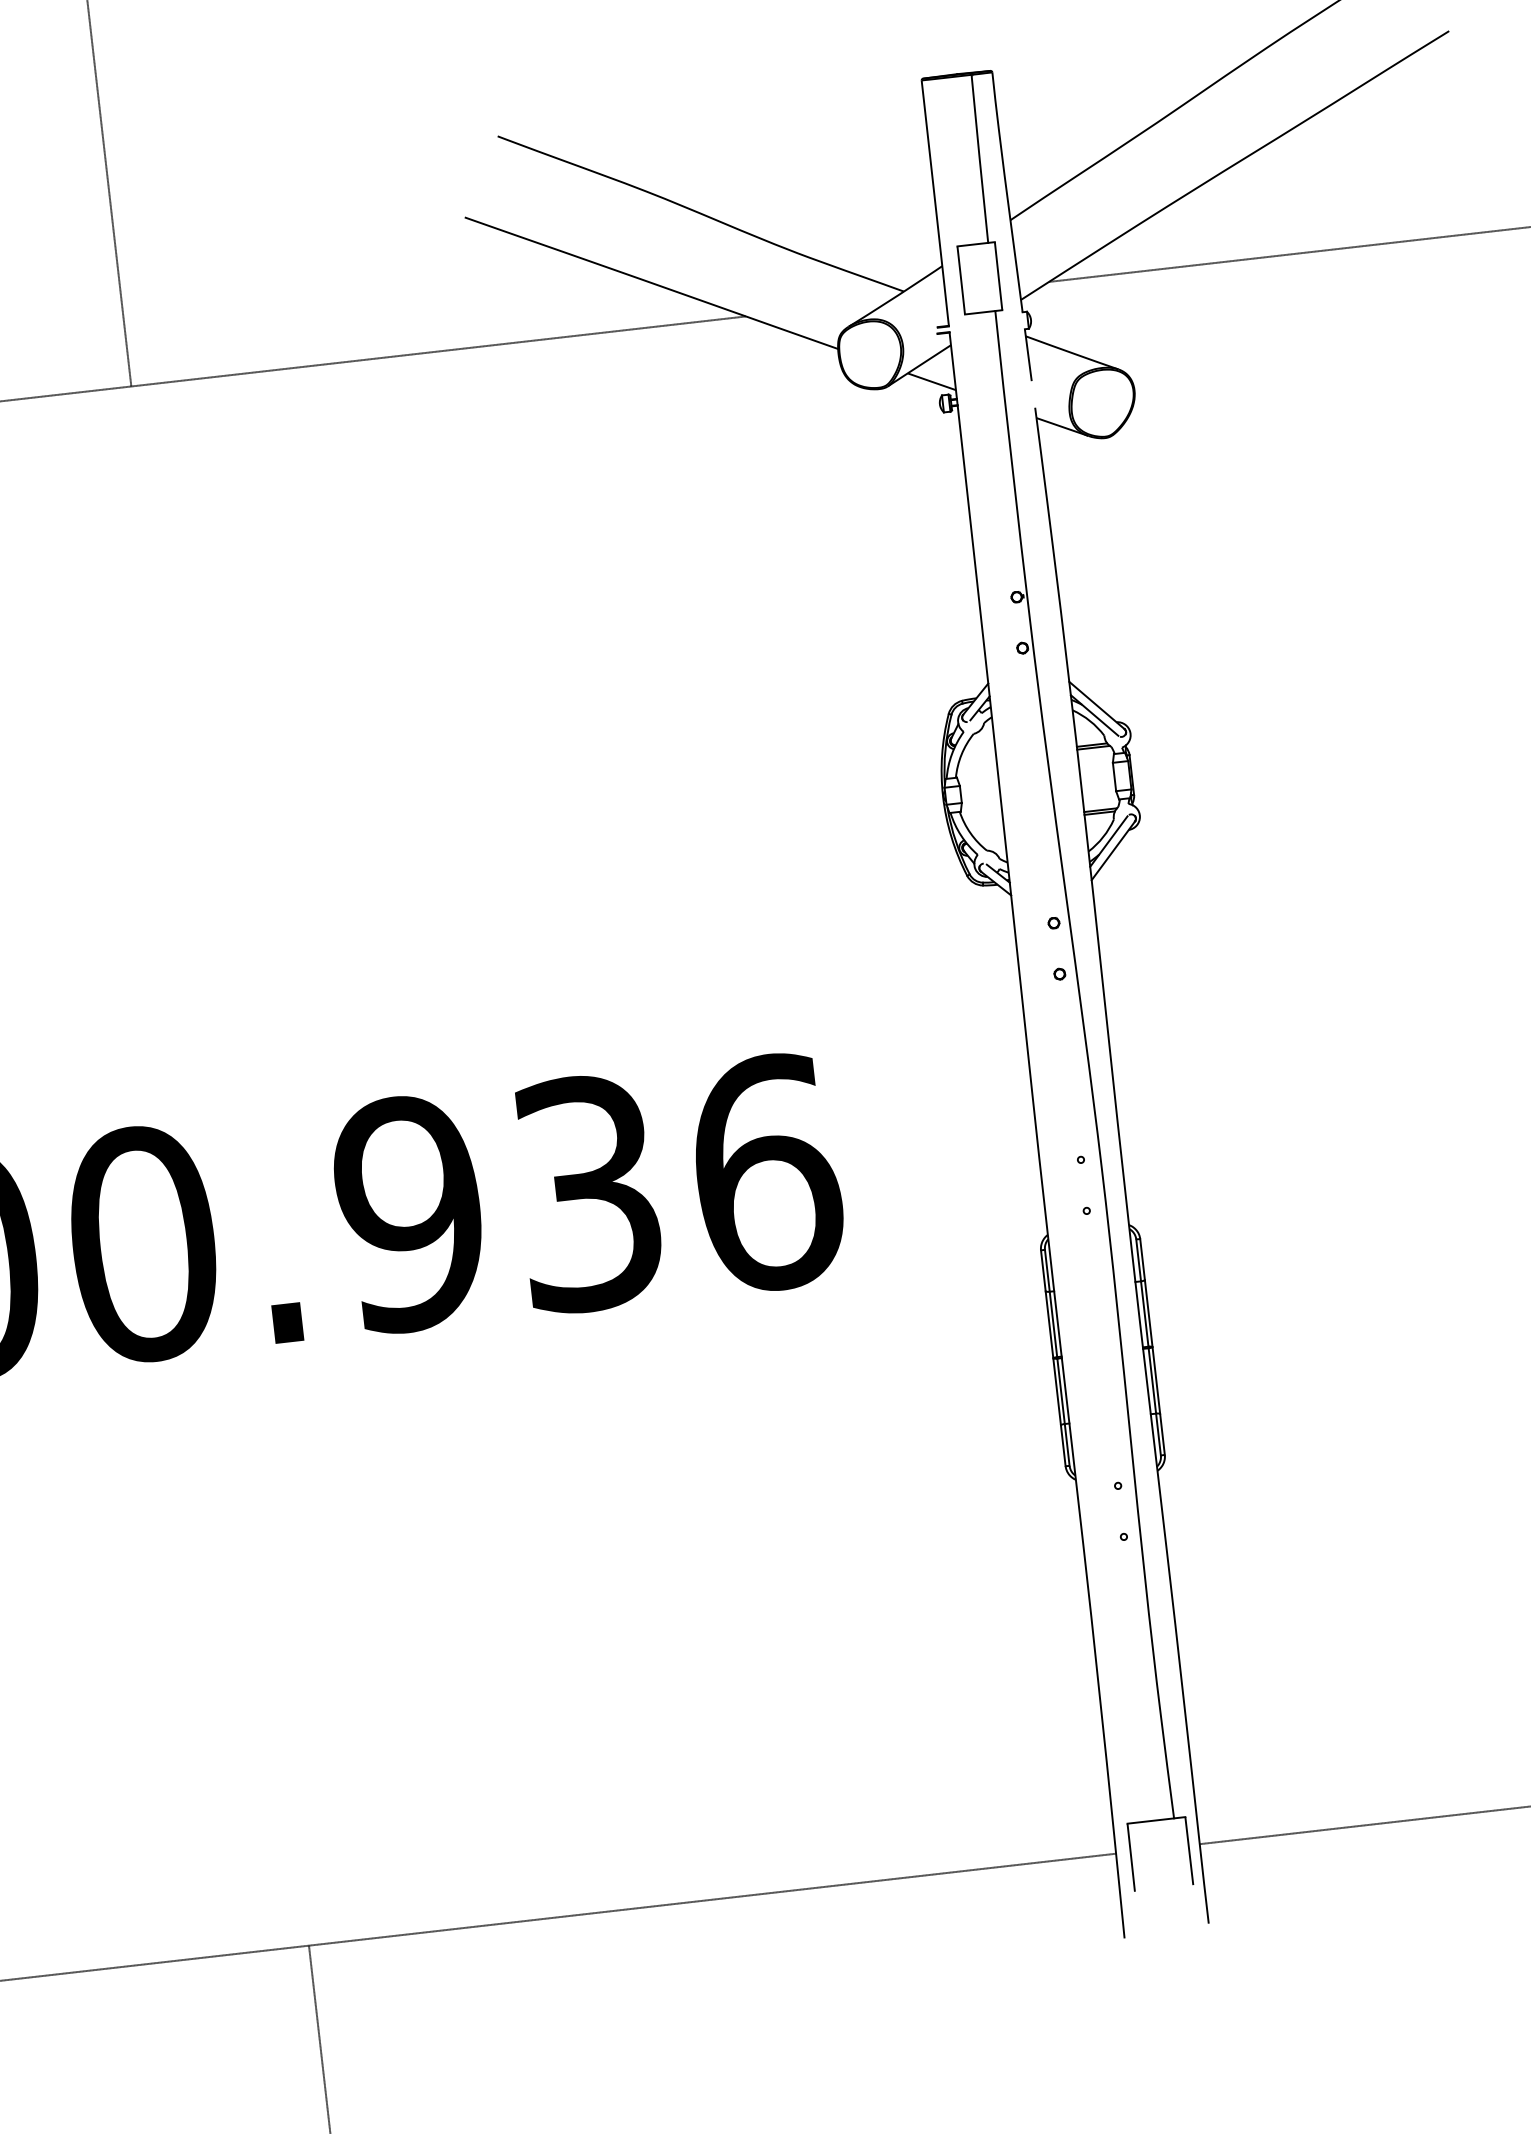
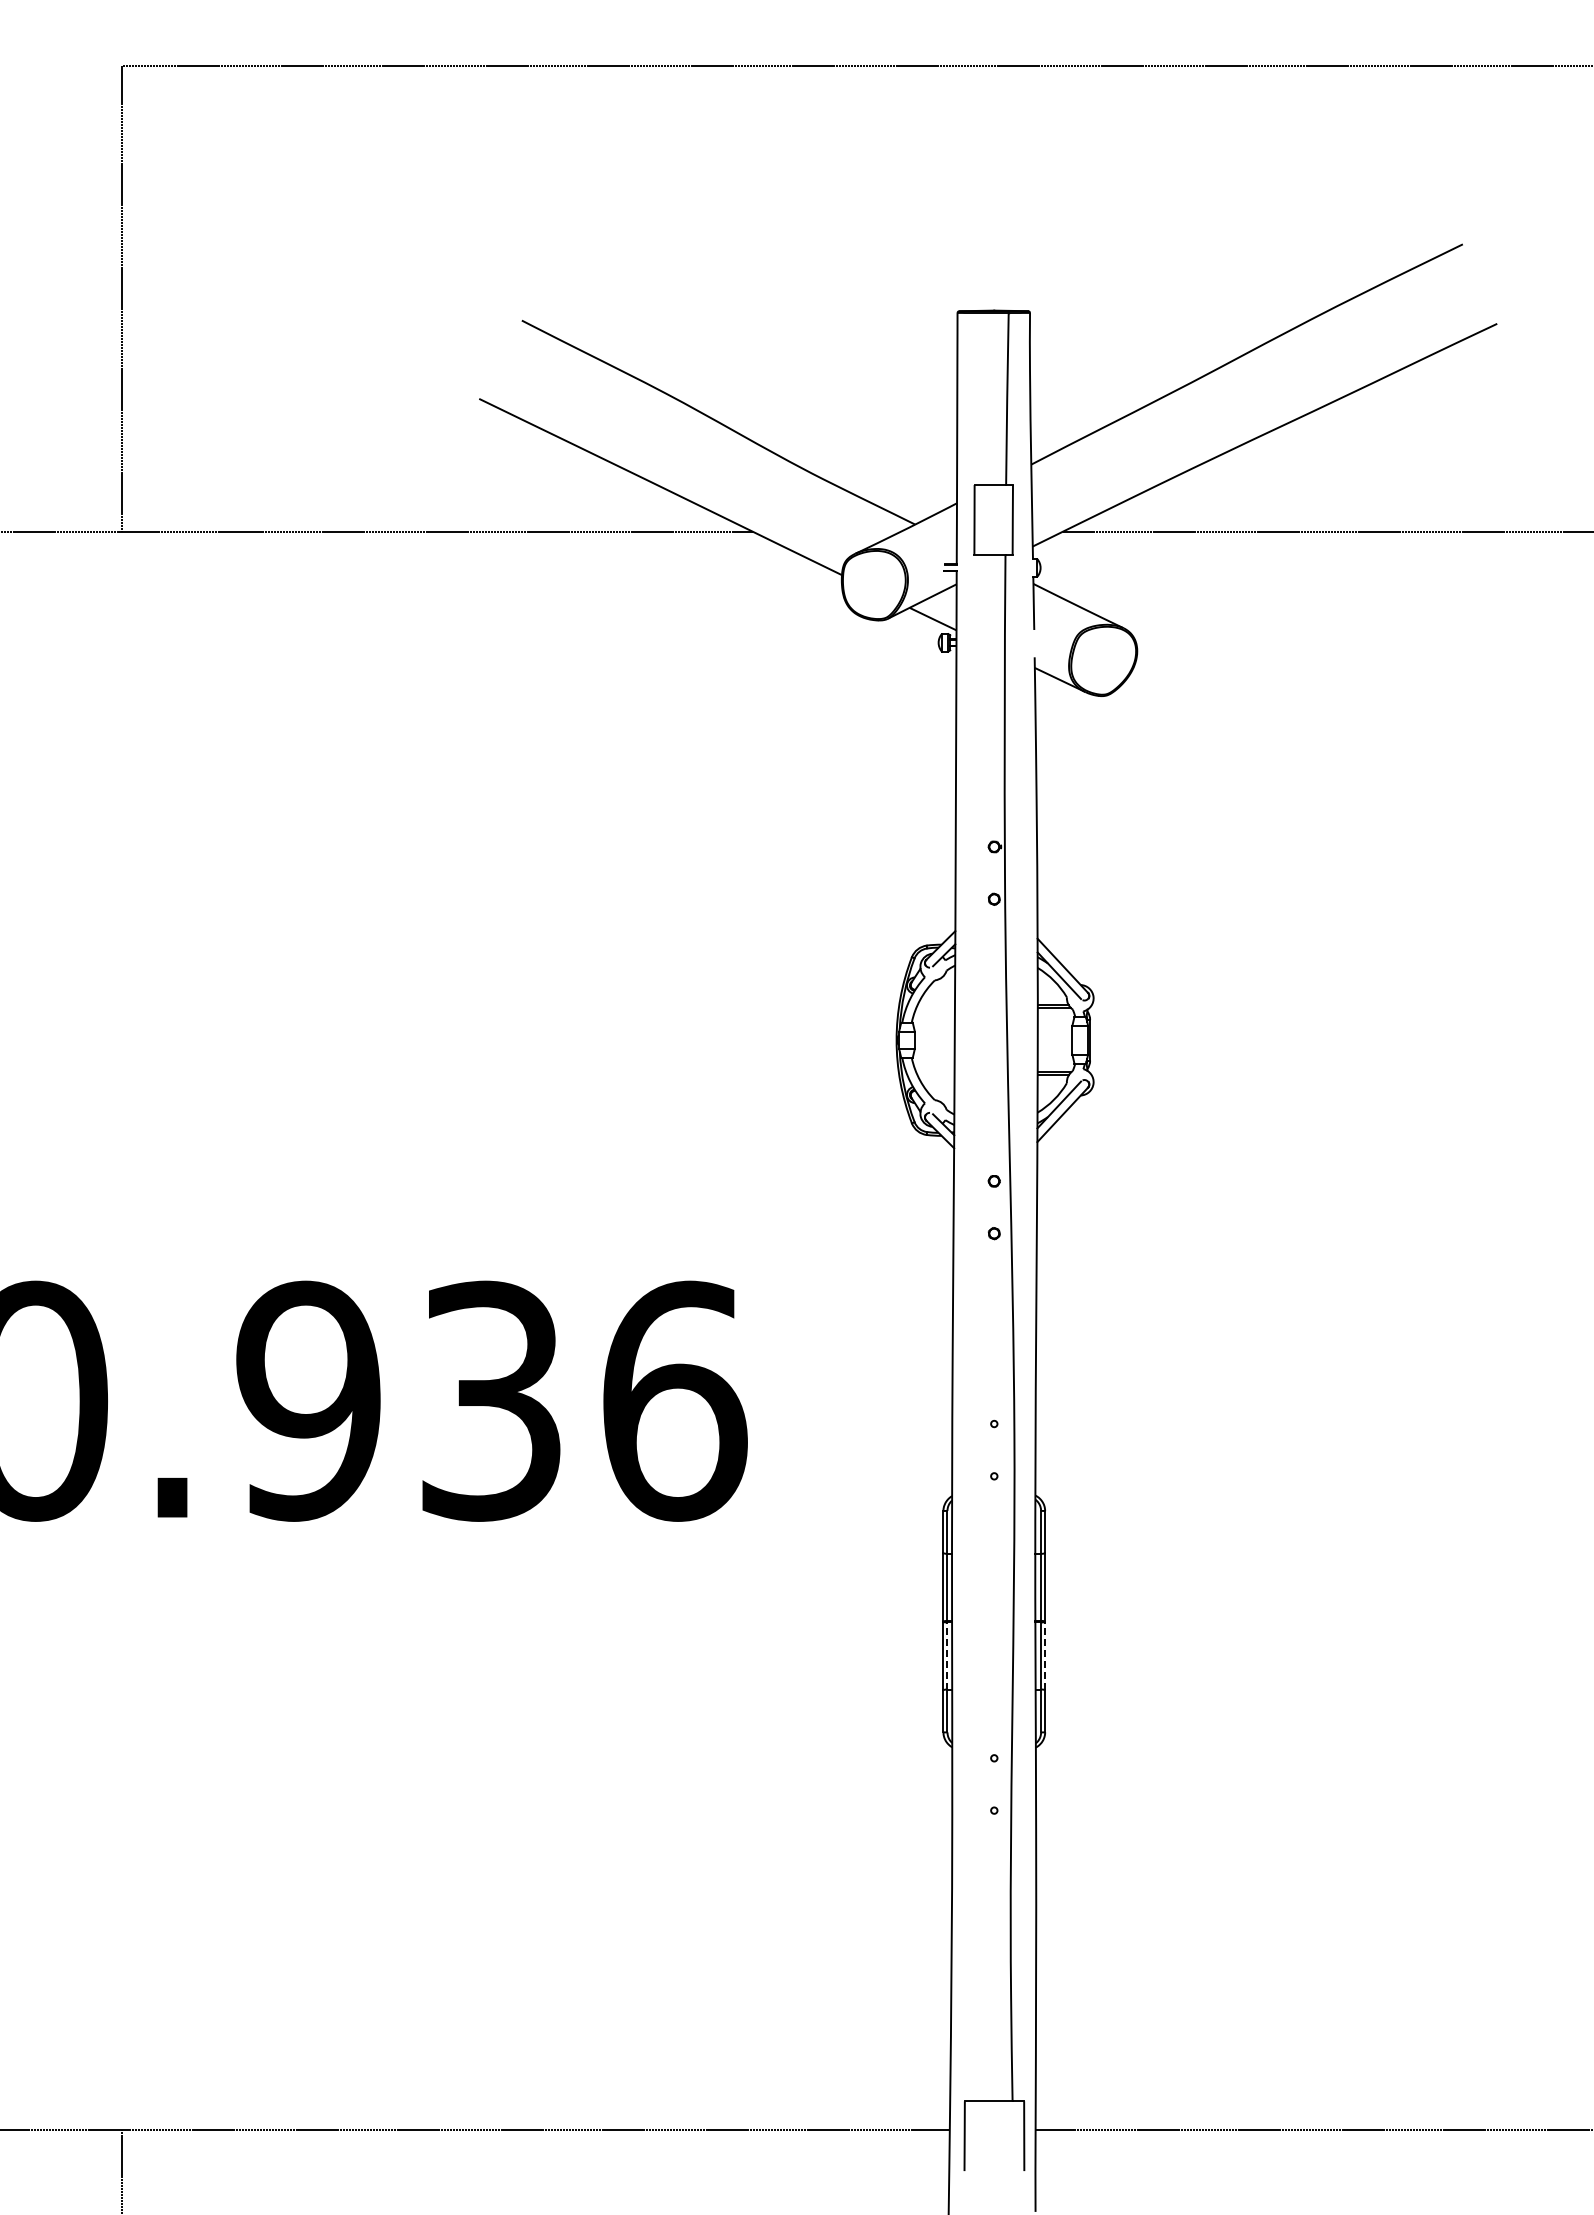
line: (1156, 1379) -> (1045, 1655), solid -> dashed
line: (1061, 1391) -> (947, 1656), solid -> dashed

